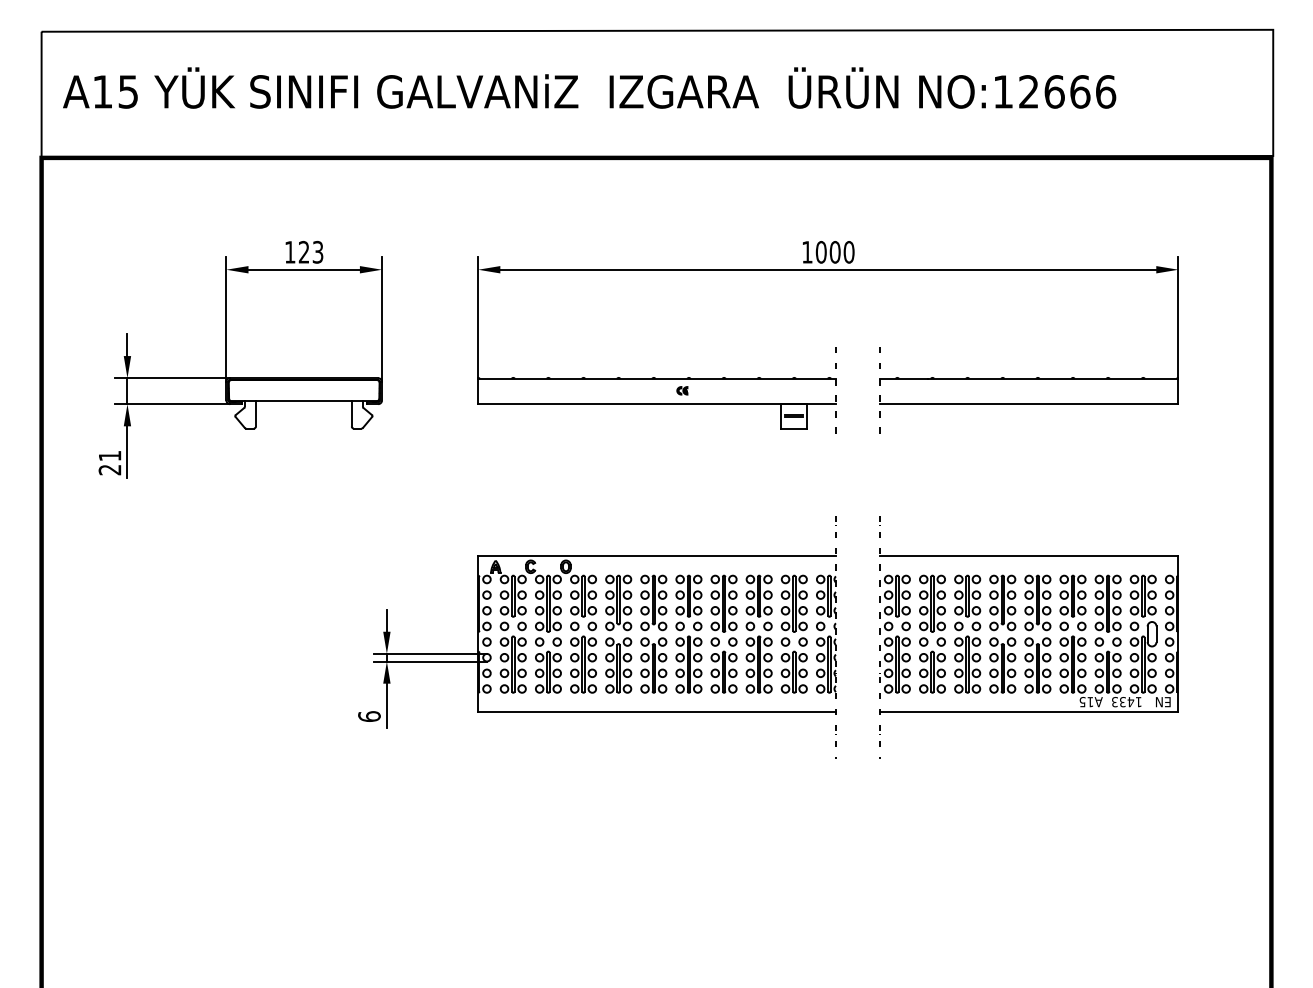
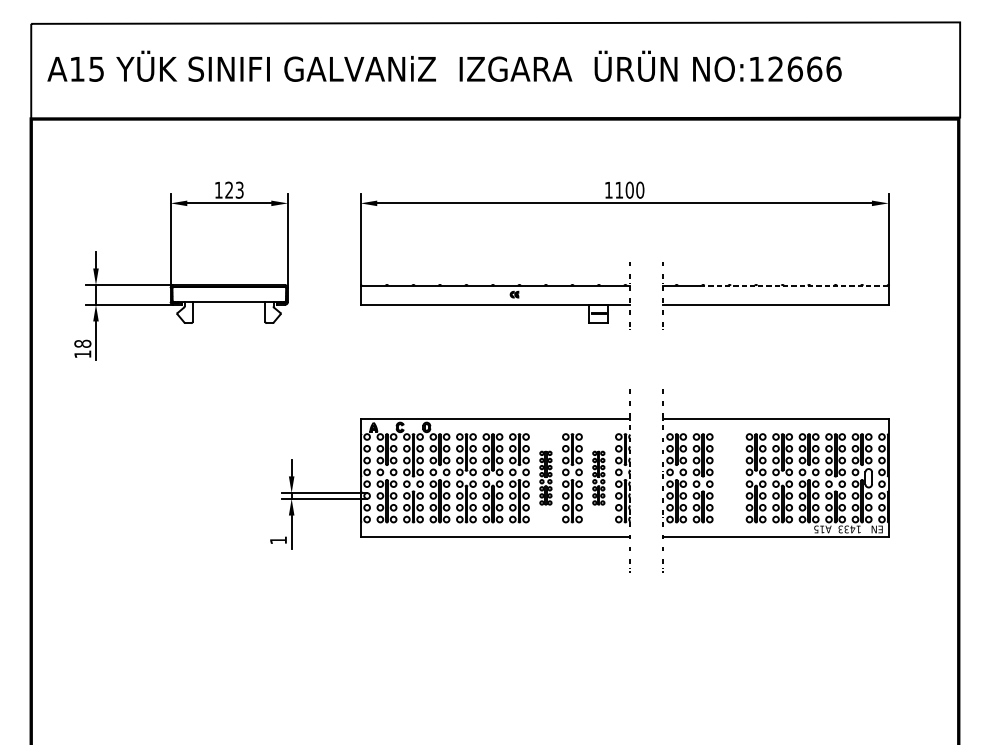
text: (820, 251) -> (618, 189), 1000 -> 1100
line: (1053, 378) -> (794, 285), solid -> dashed
text: (109, 462) -> (82, 348), 21 -> 18
part: (723, 633) -> (545, 477), size x0.6
part: (793, 633) -> (598, 477), size x0.6
part: (967, 633) -> (729, 477), removed
text: (369, 716) -> (278, 540), 6 -> 1

